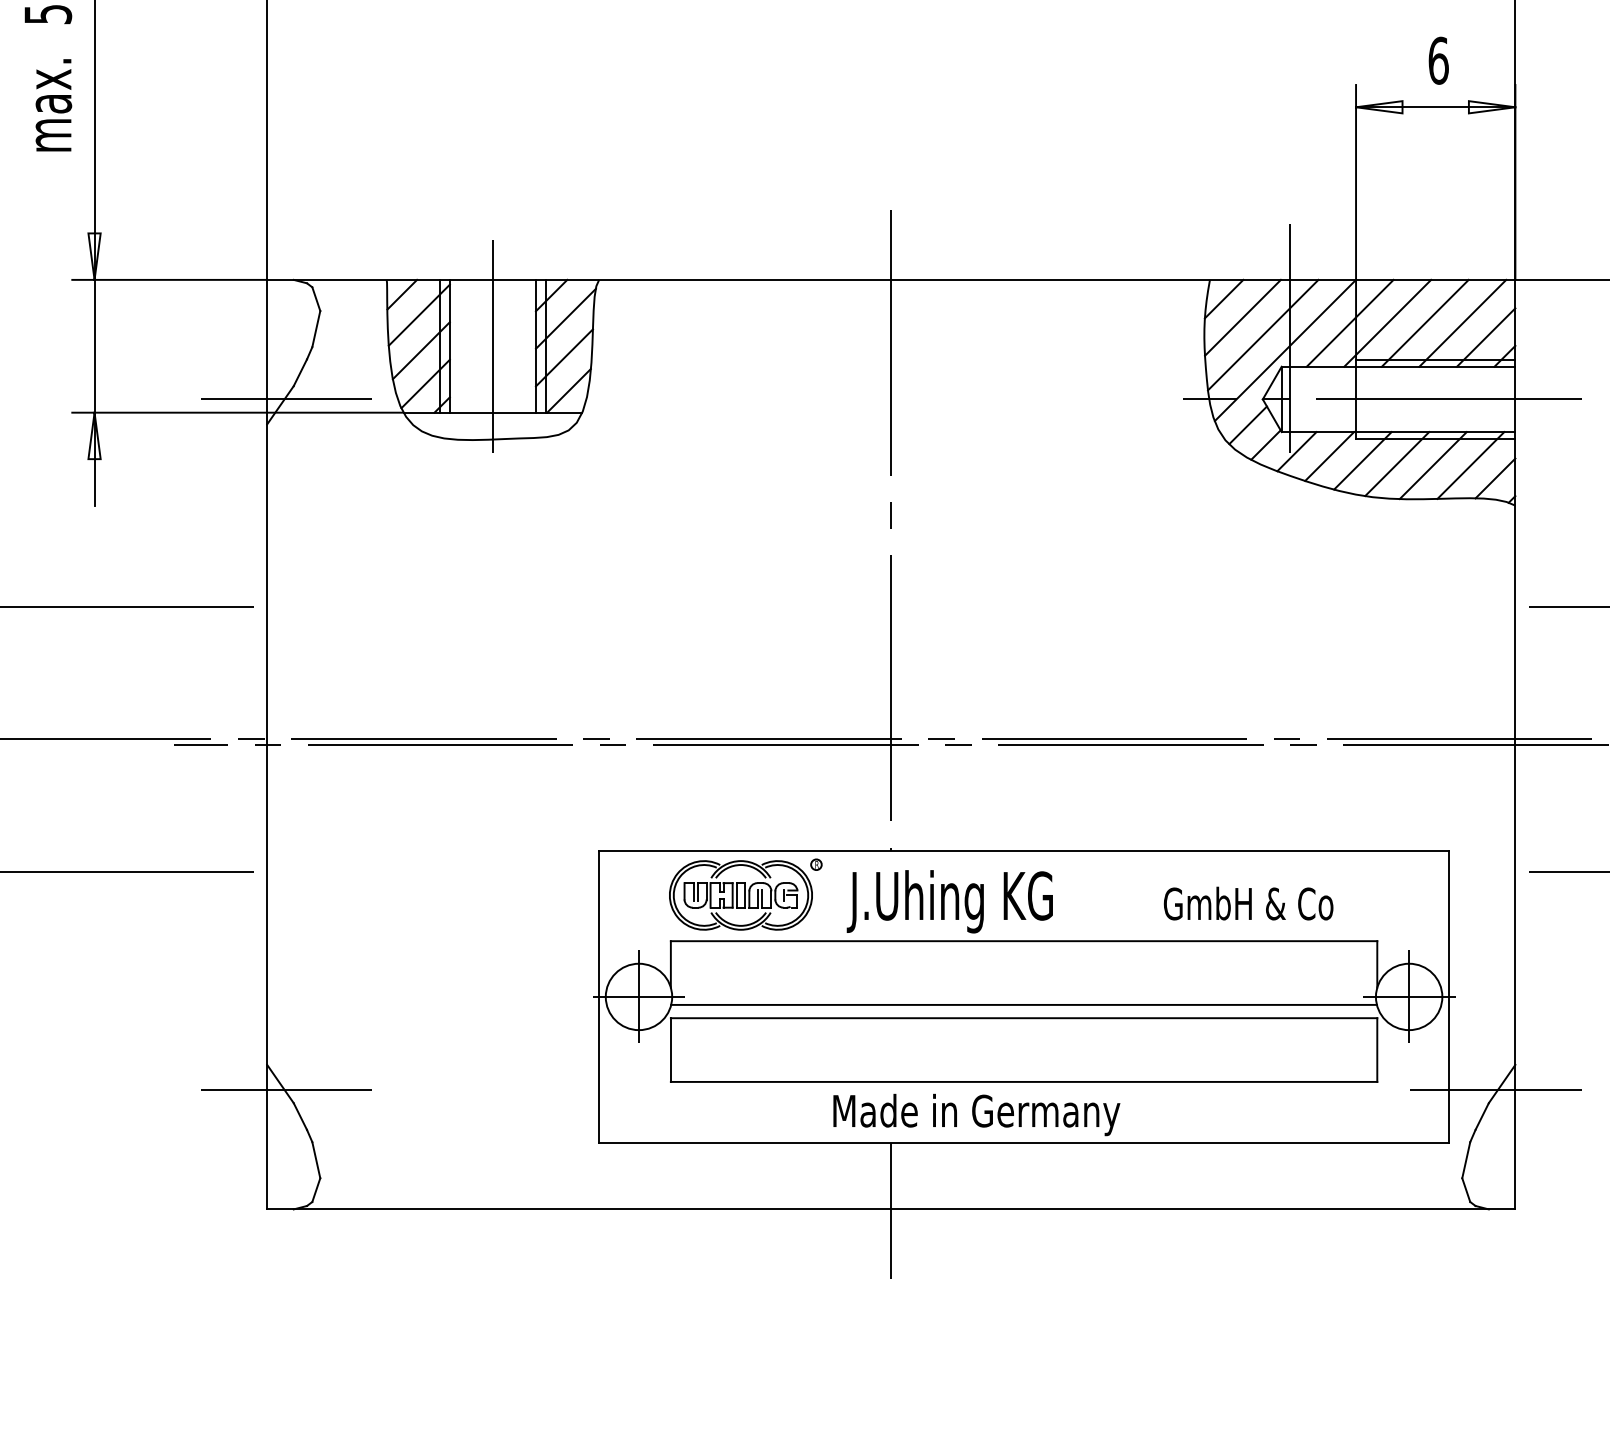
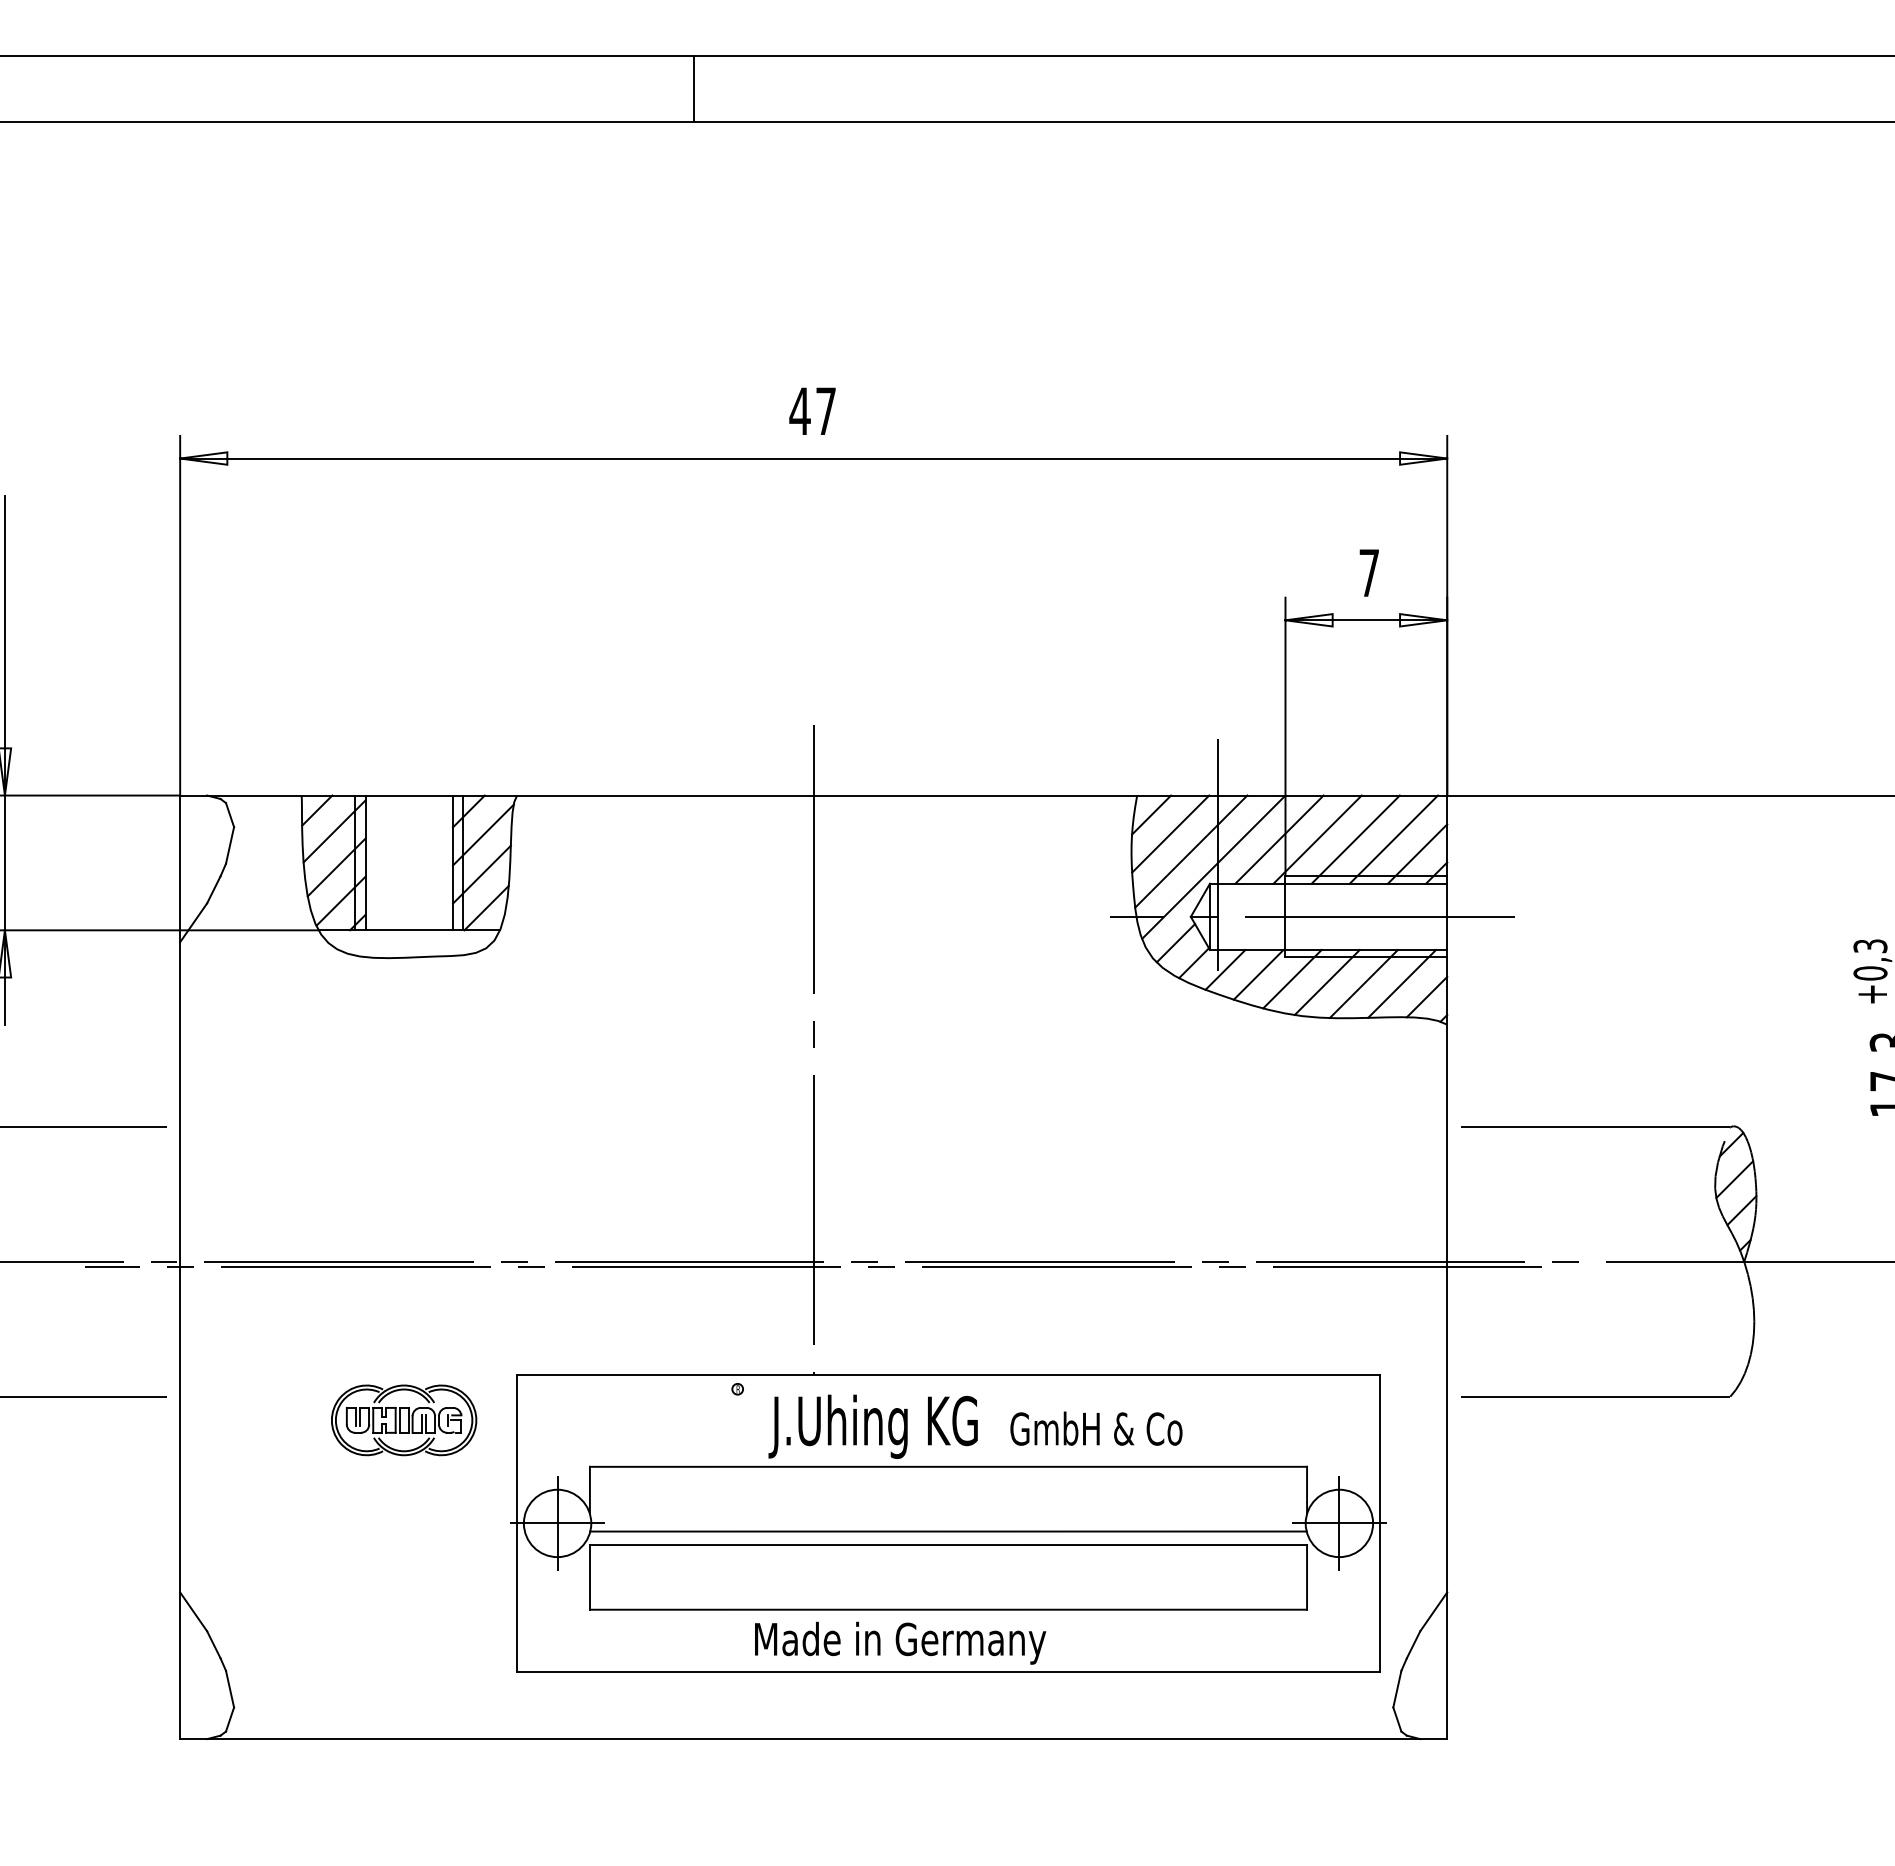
text: (1438, 60) -> (1369, 572), 6 -> 7
line: (493, 345) -> (409, 862), removed
line: (286, 399) -> (199, 916), removed
part: (741, 895) -> (404, 1420), moved
text: (1248, 903) -> (1096, 1428), moved
line: (286, 1089) -> (199, 1617), removed
line: (1495, 1089) -> (1427, 1617), removed
line: (891, 1210) -> (813, 1740), removed

